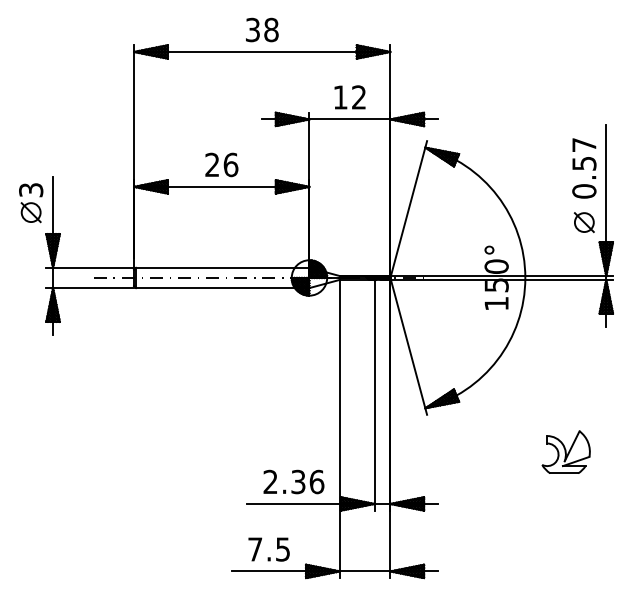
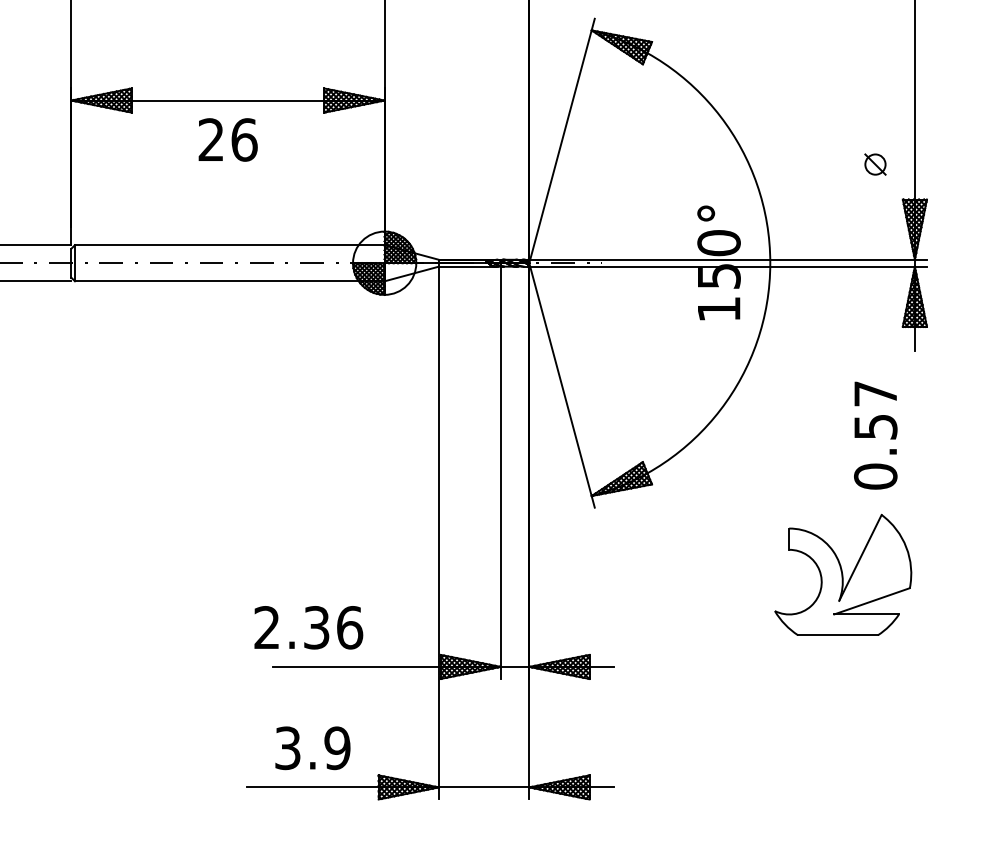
text: (221, 164) -> (227, 139), moved
text: (584, 168) -> (875, 435), moved
part: (583, 222) -> (874, 164), size x0.6
part: (565, 451) -> (842, 573), size x1.6
text: (293, 481) -> (307, 626), moved
text: (269, 549) -> (313, 748), 7.5 -> 3.9

